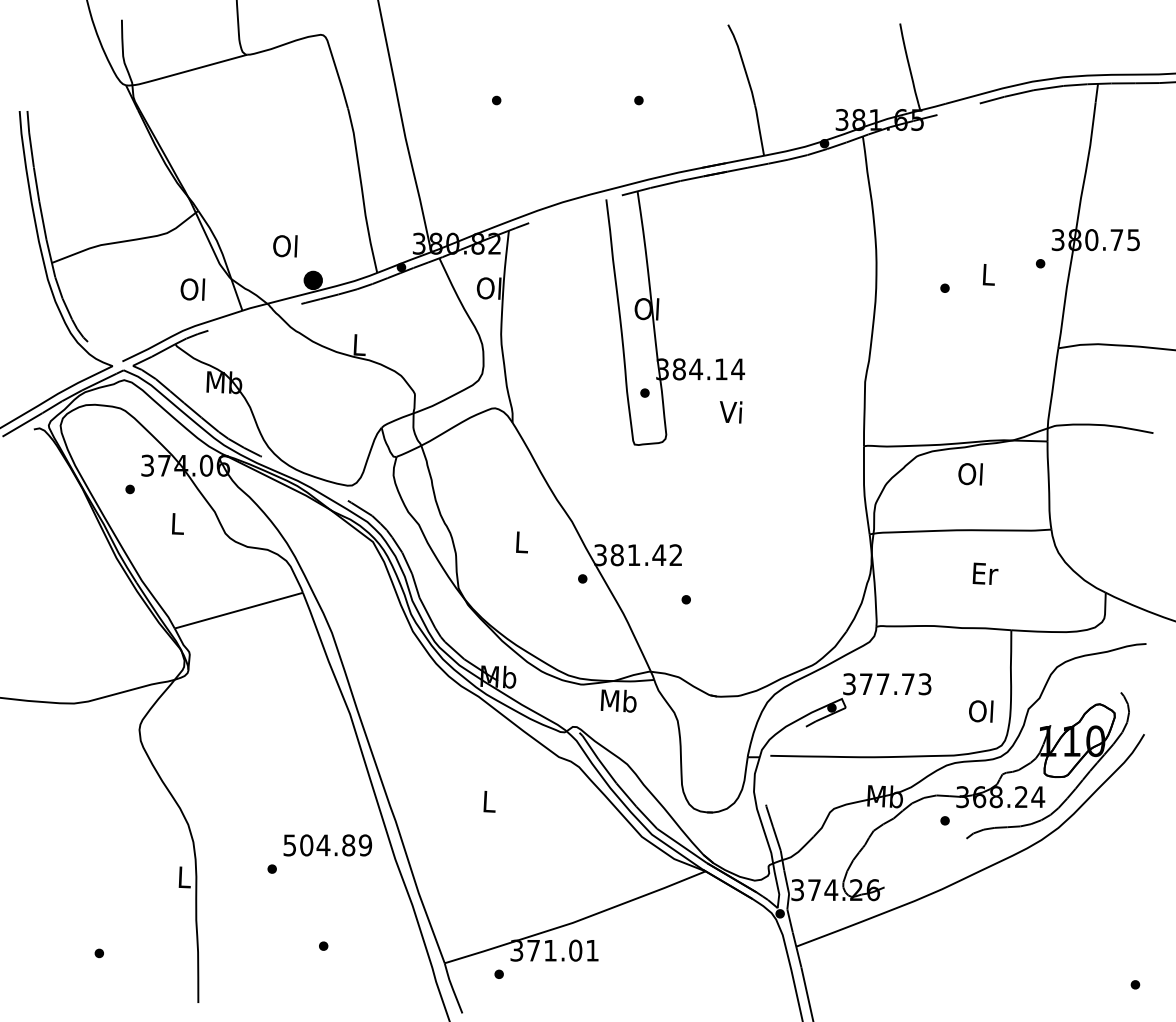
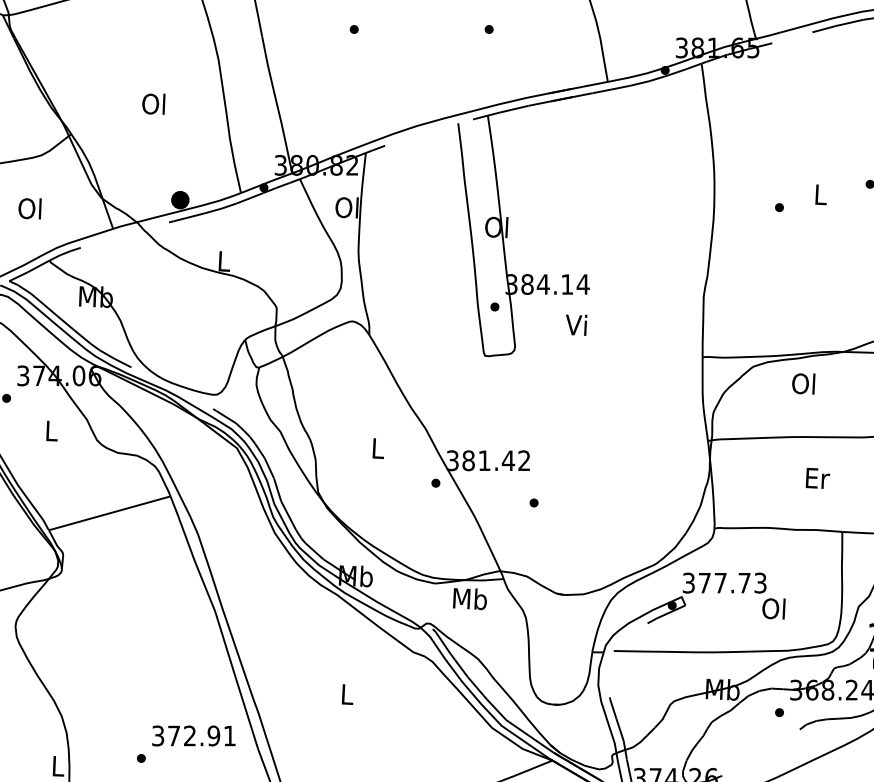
text: (285, 246) -> (153, 104), moved
text: (192, 289) -> (29, 208), moved
text: (981, 711) -> (774, 608), moved
text: (328, 845) -> (194, 736), 504.89 -> 372.91

